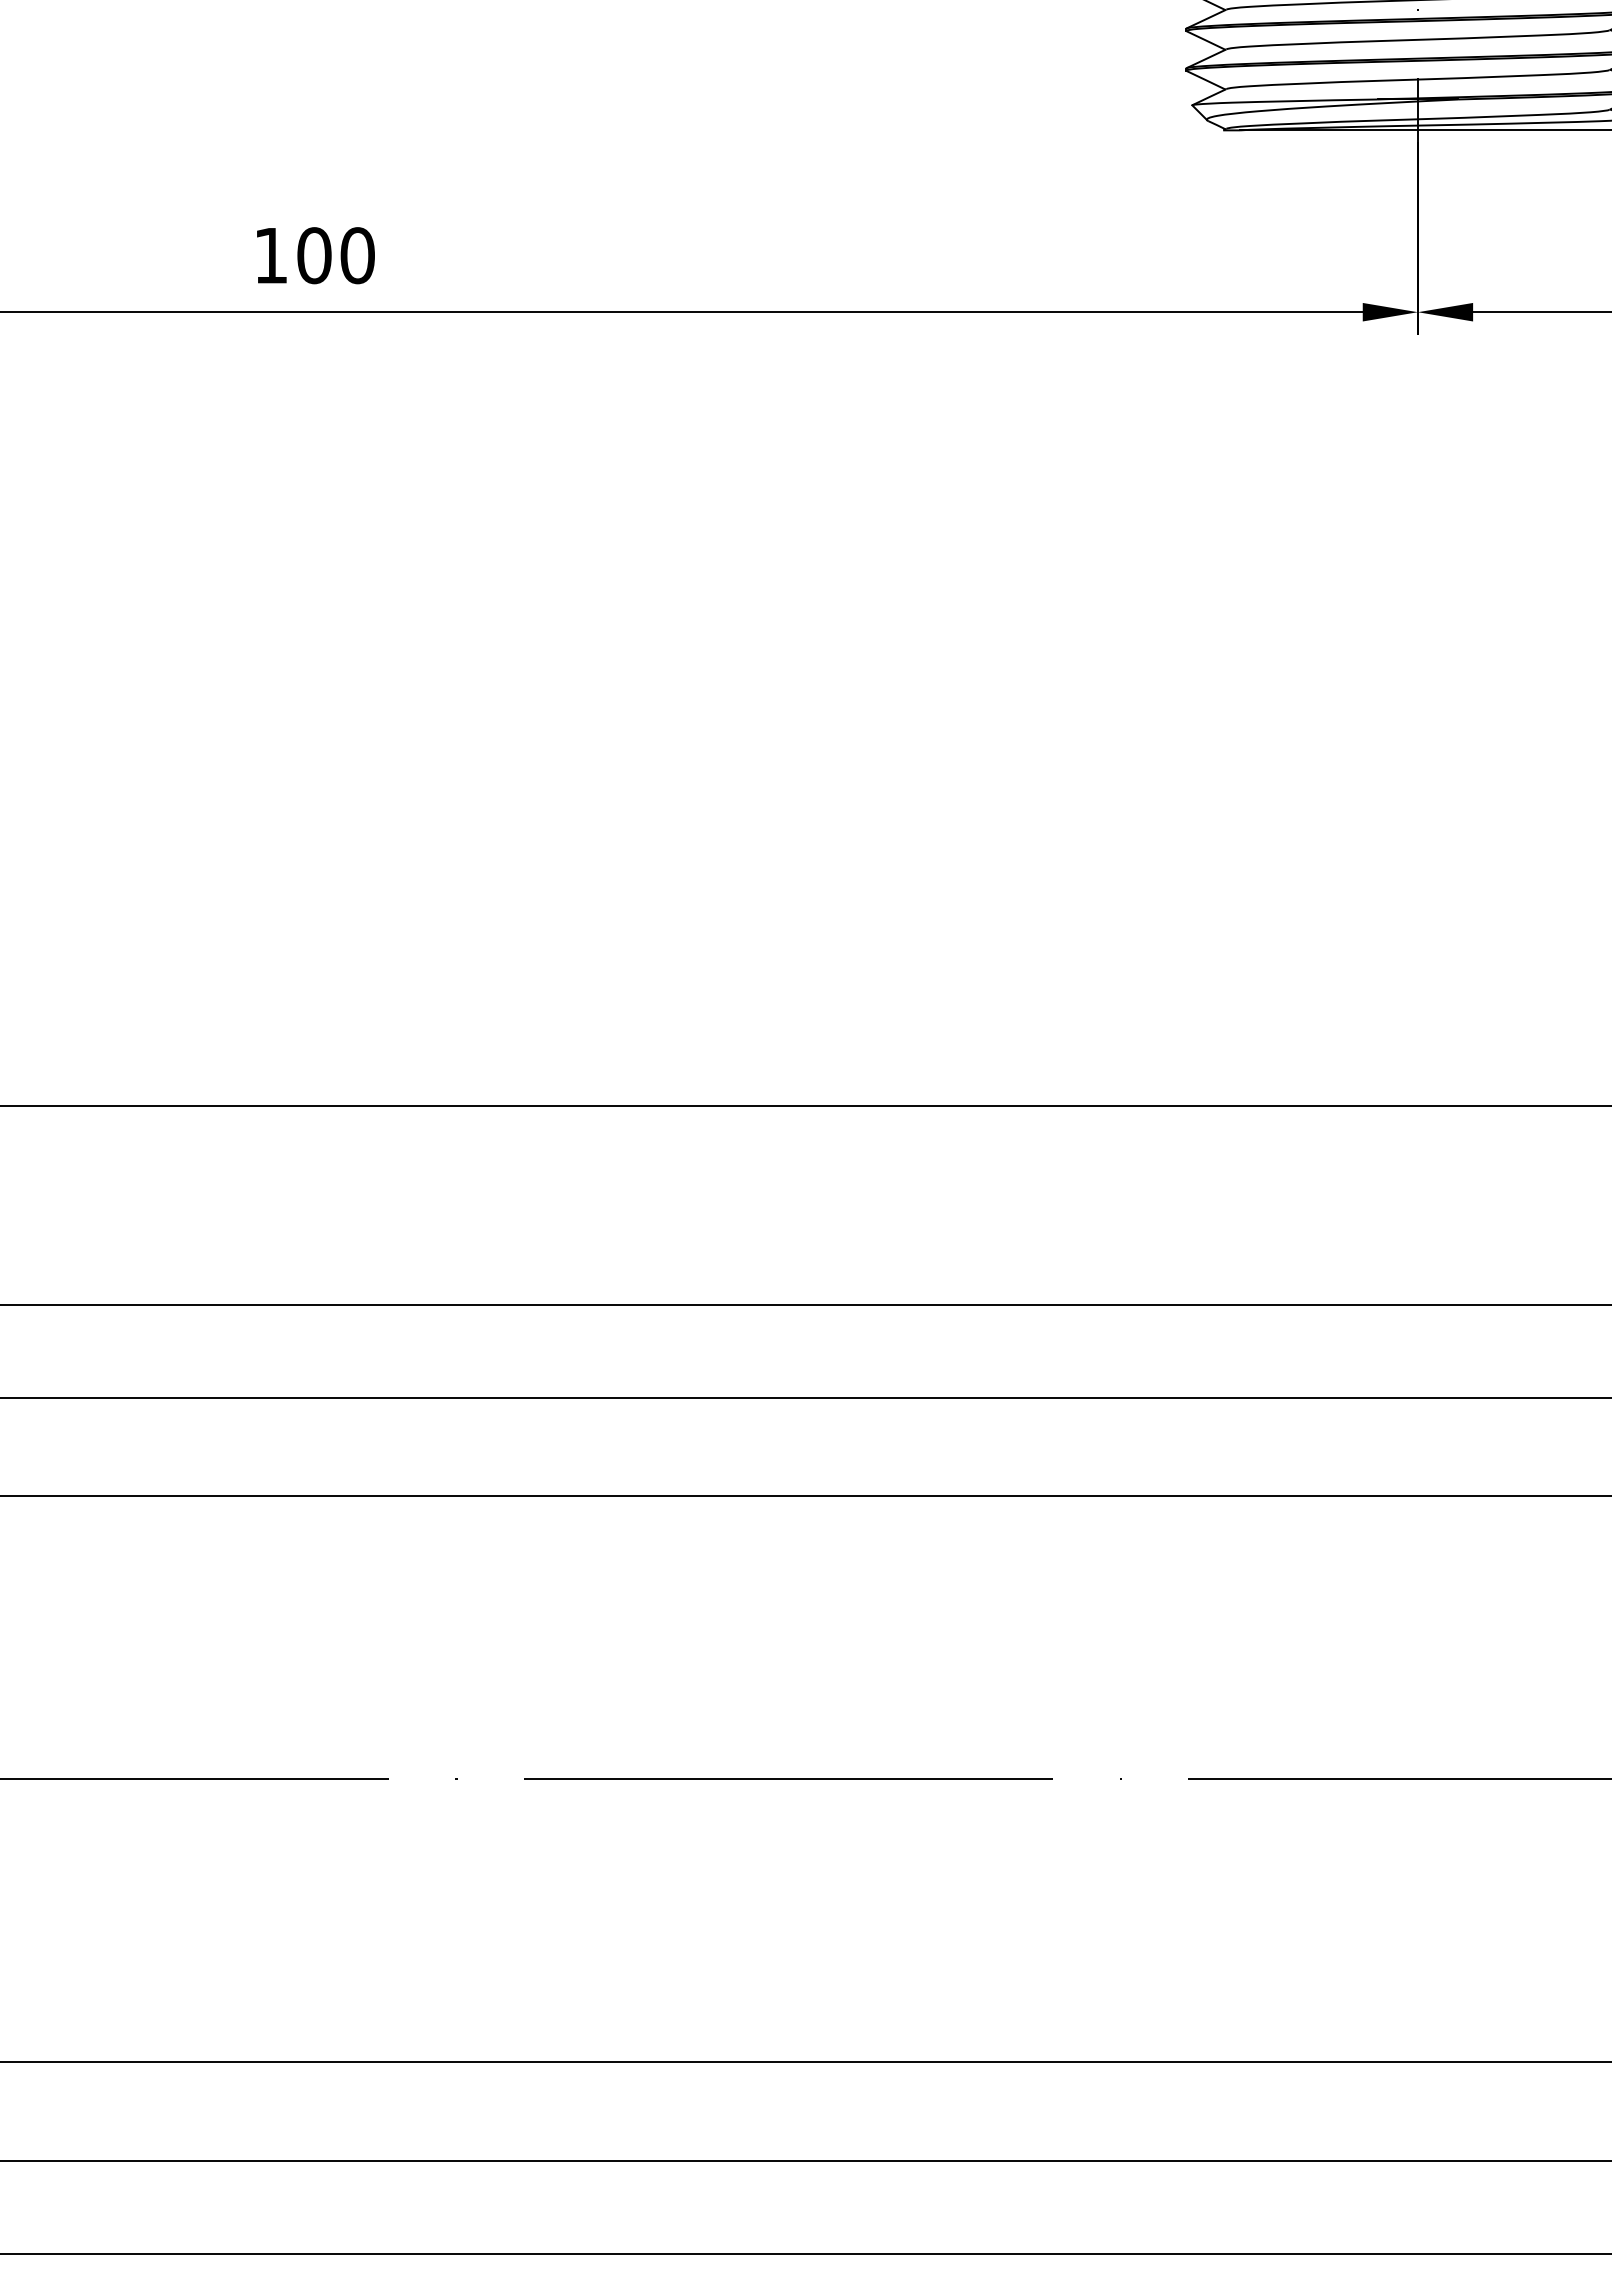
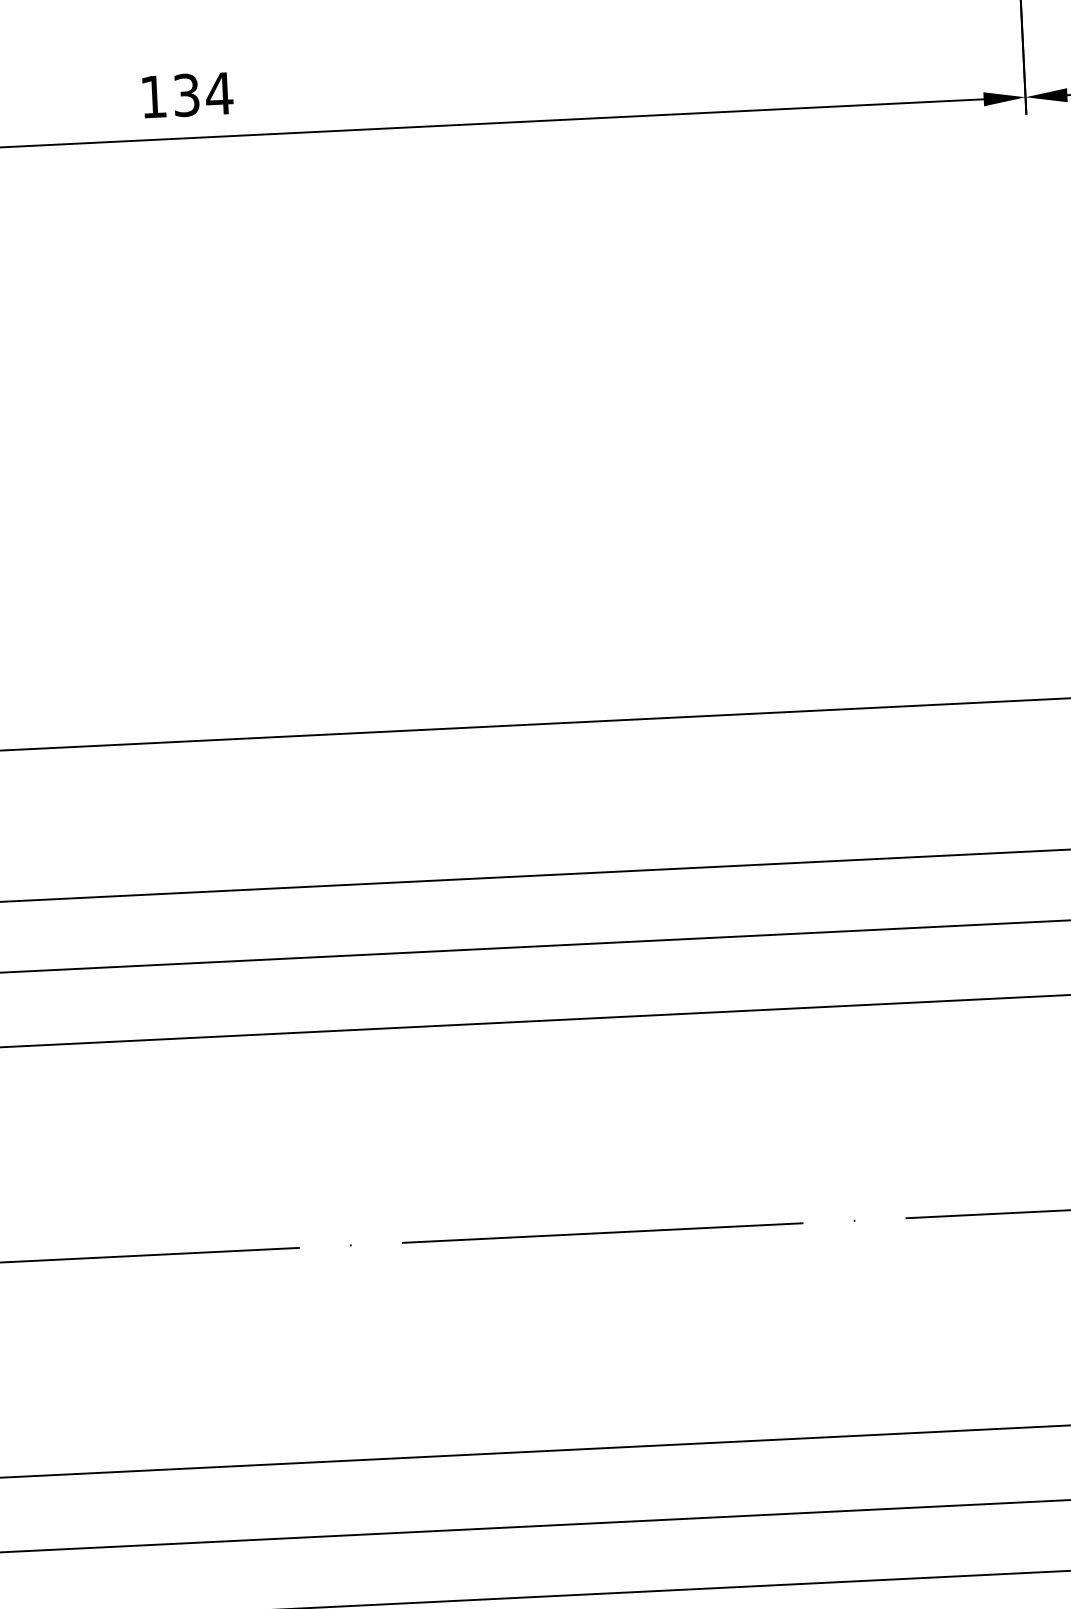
text: (336, 255) -> (203, 94), 100 -> 134

